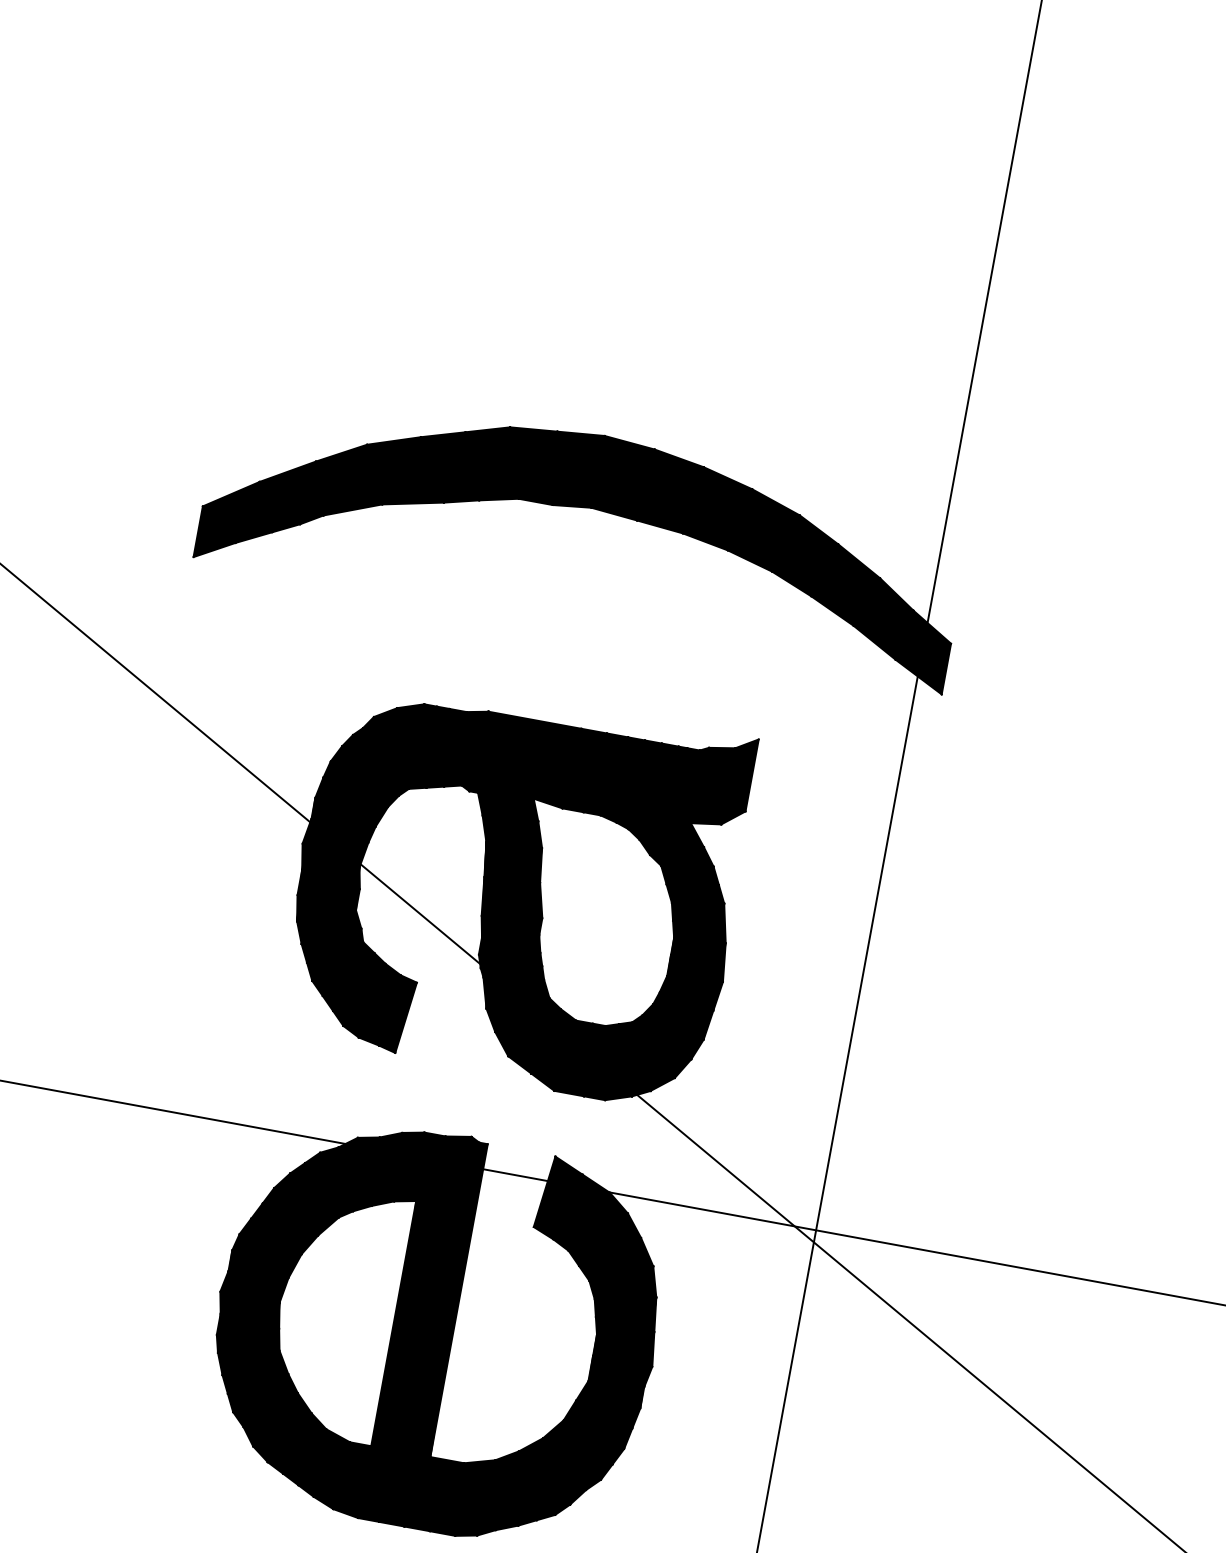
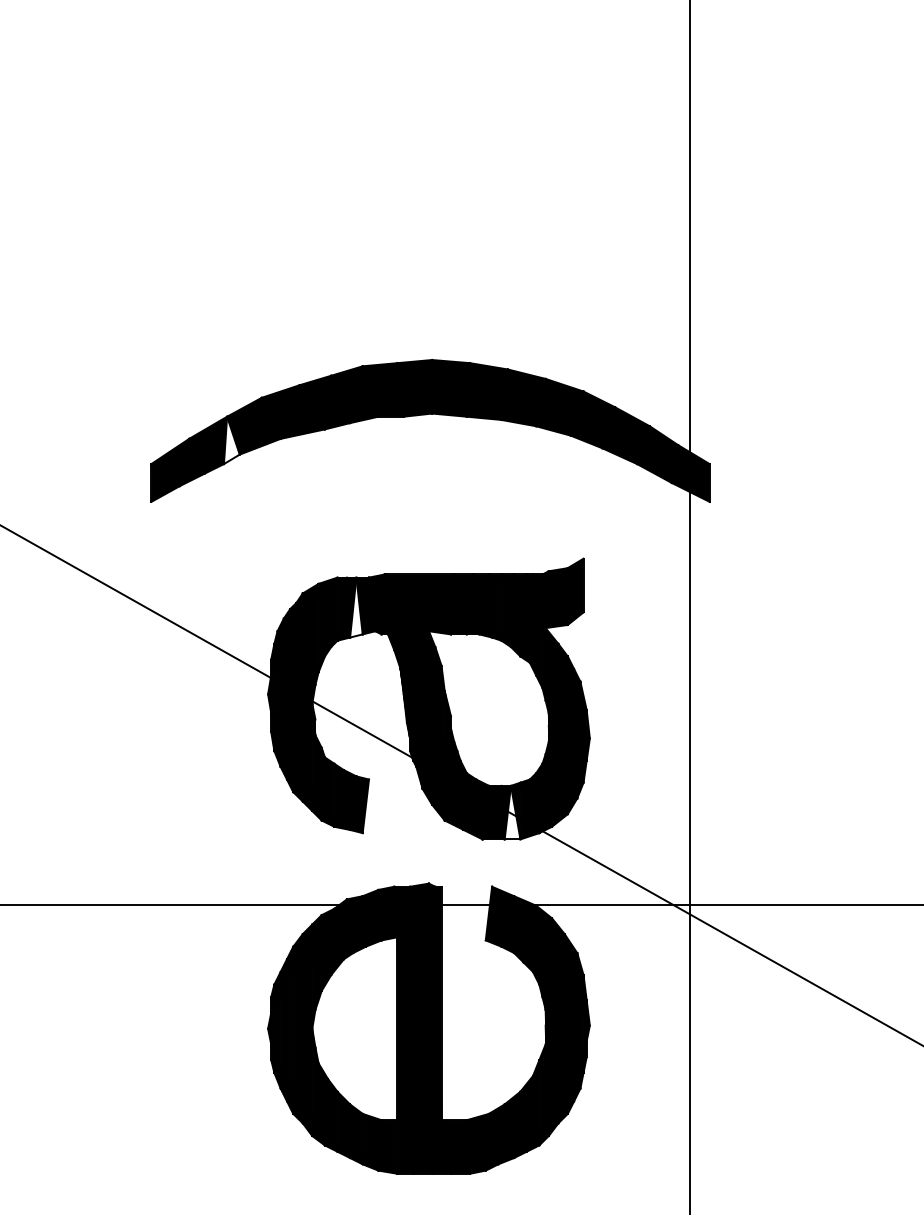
fill: (316, 494) -> (231, 440), removed
fill: (442, 749) -> (356, 607), removed
fill: (601, 1062) -> (512, 812), removed

